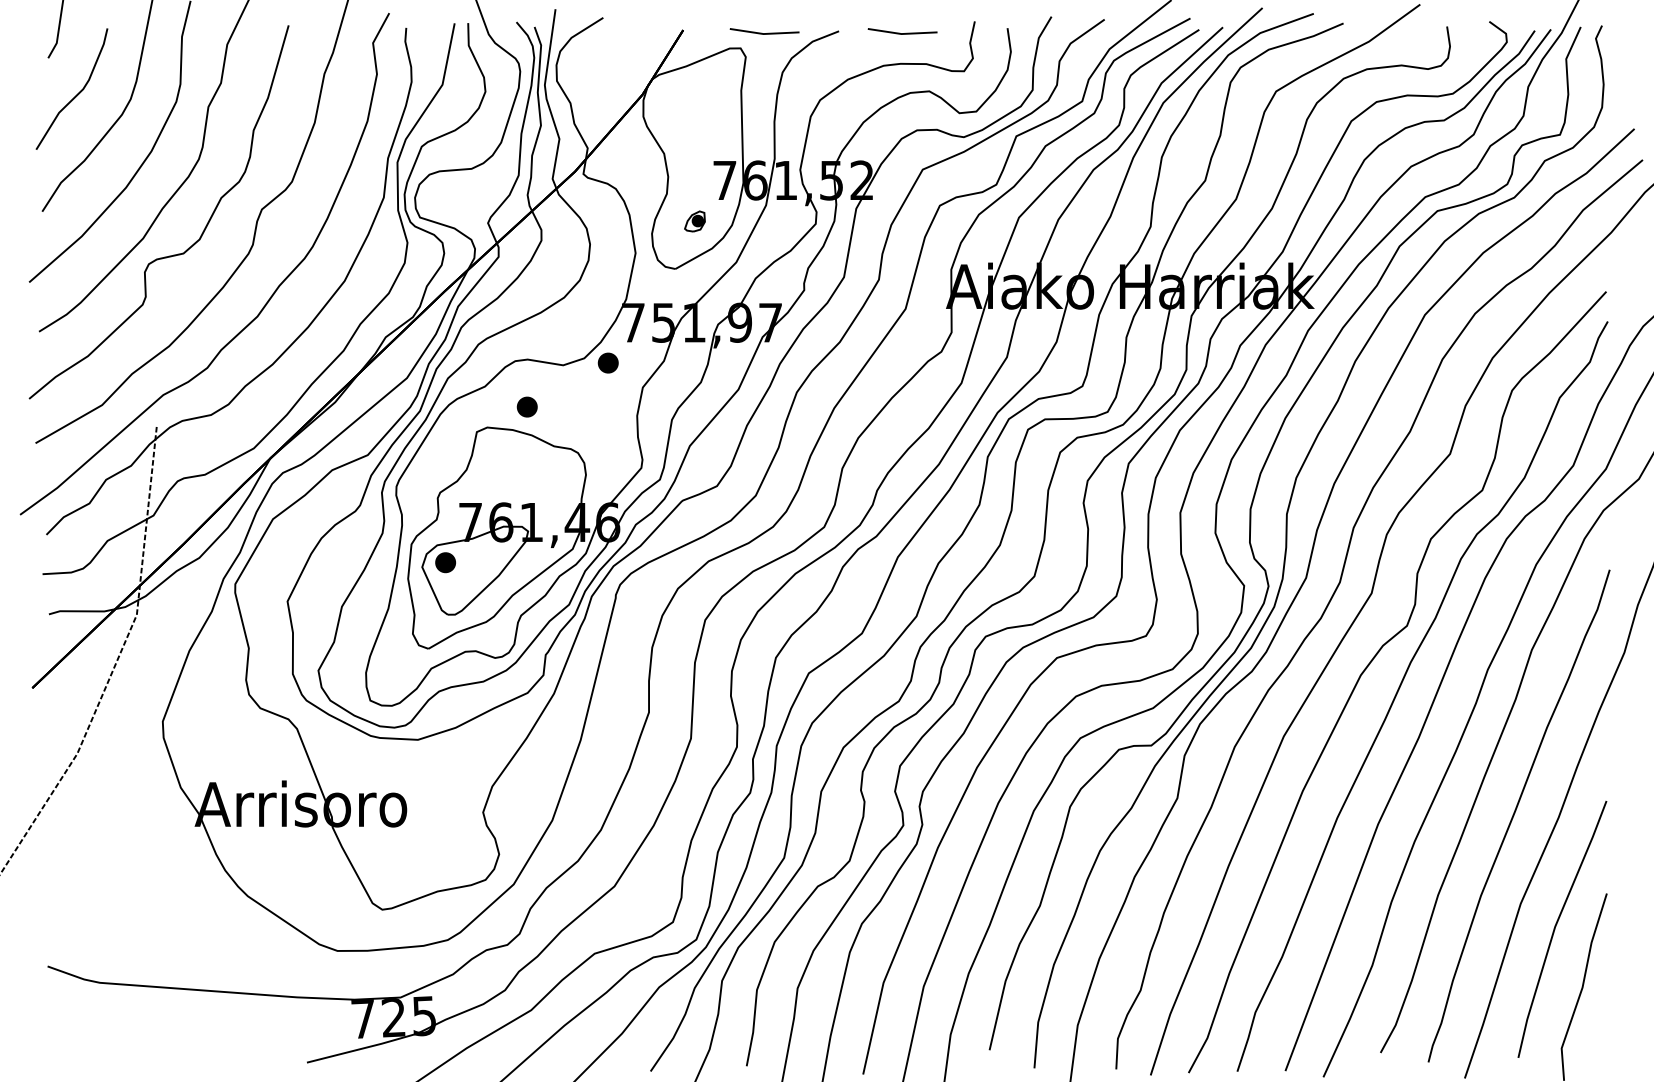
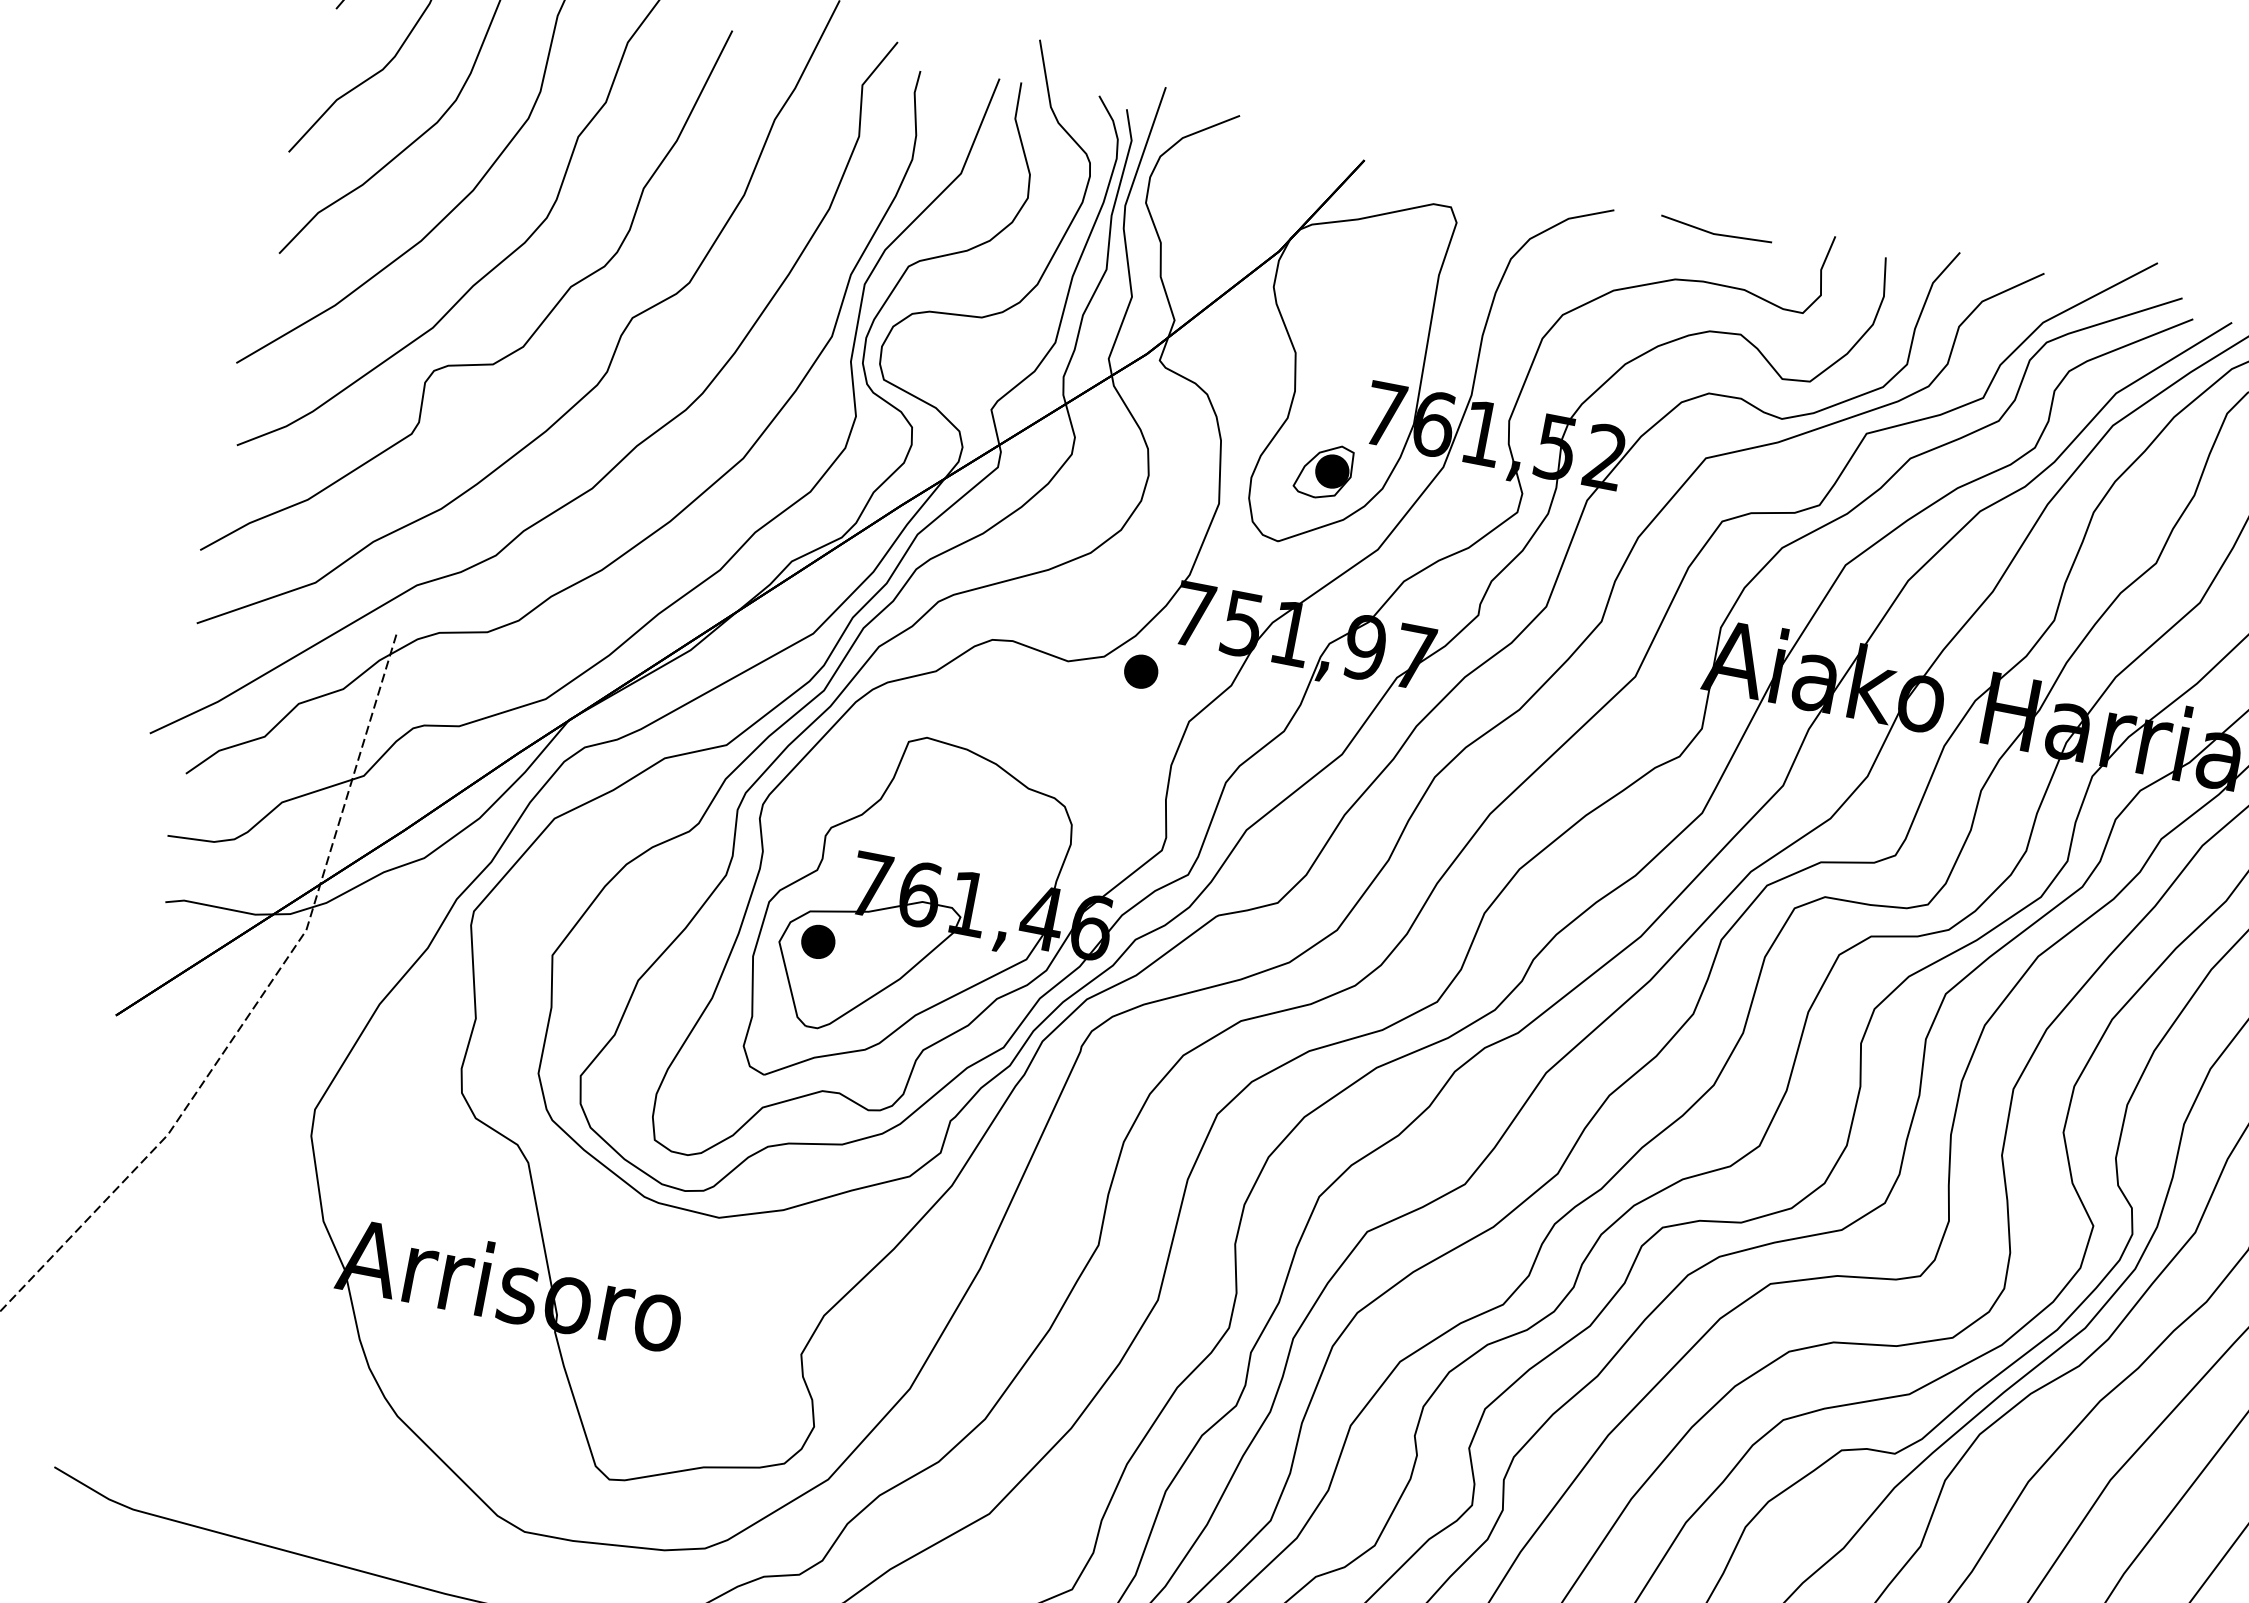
line: (764, 33) -> (1493, 190), removed
part: (694, 221) -> (1323, 470), size x1.67
part: (526, 406) -> (996, 716), removed

